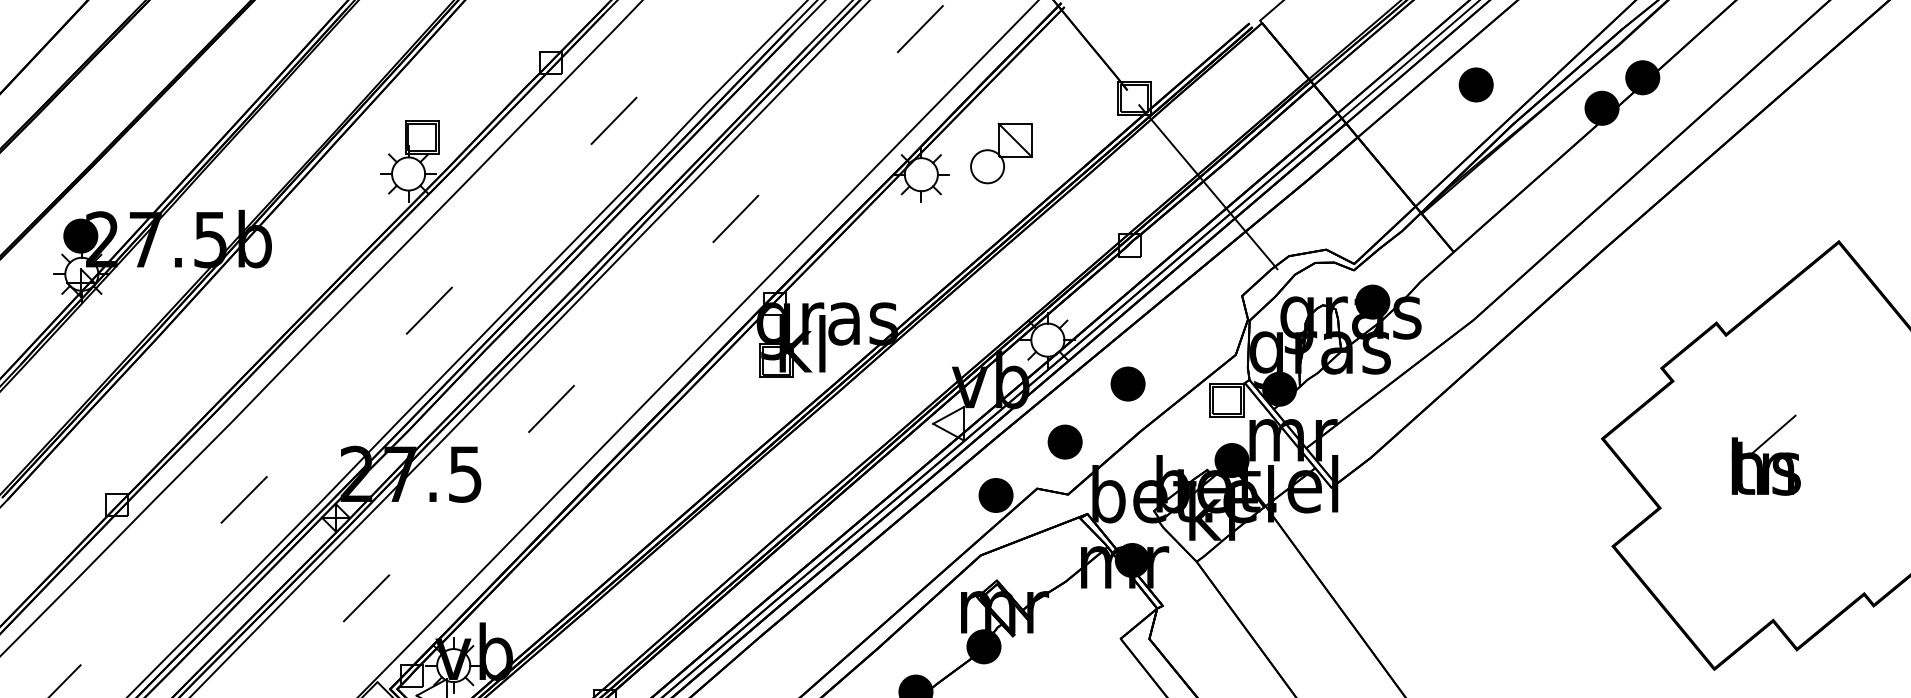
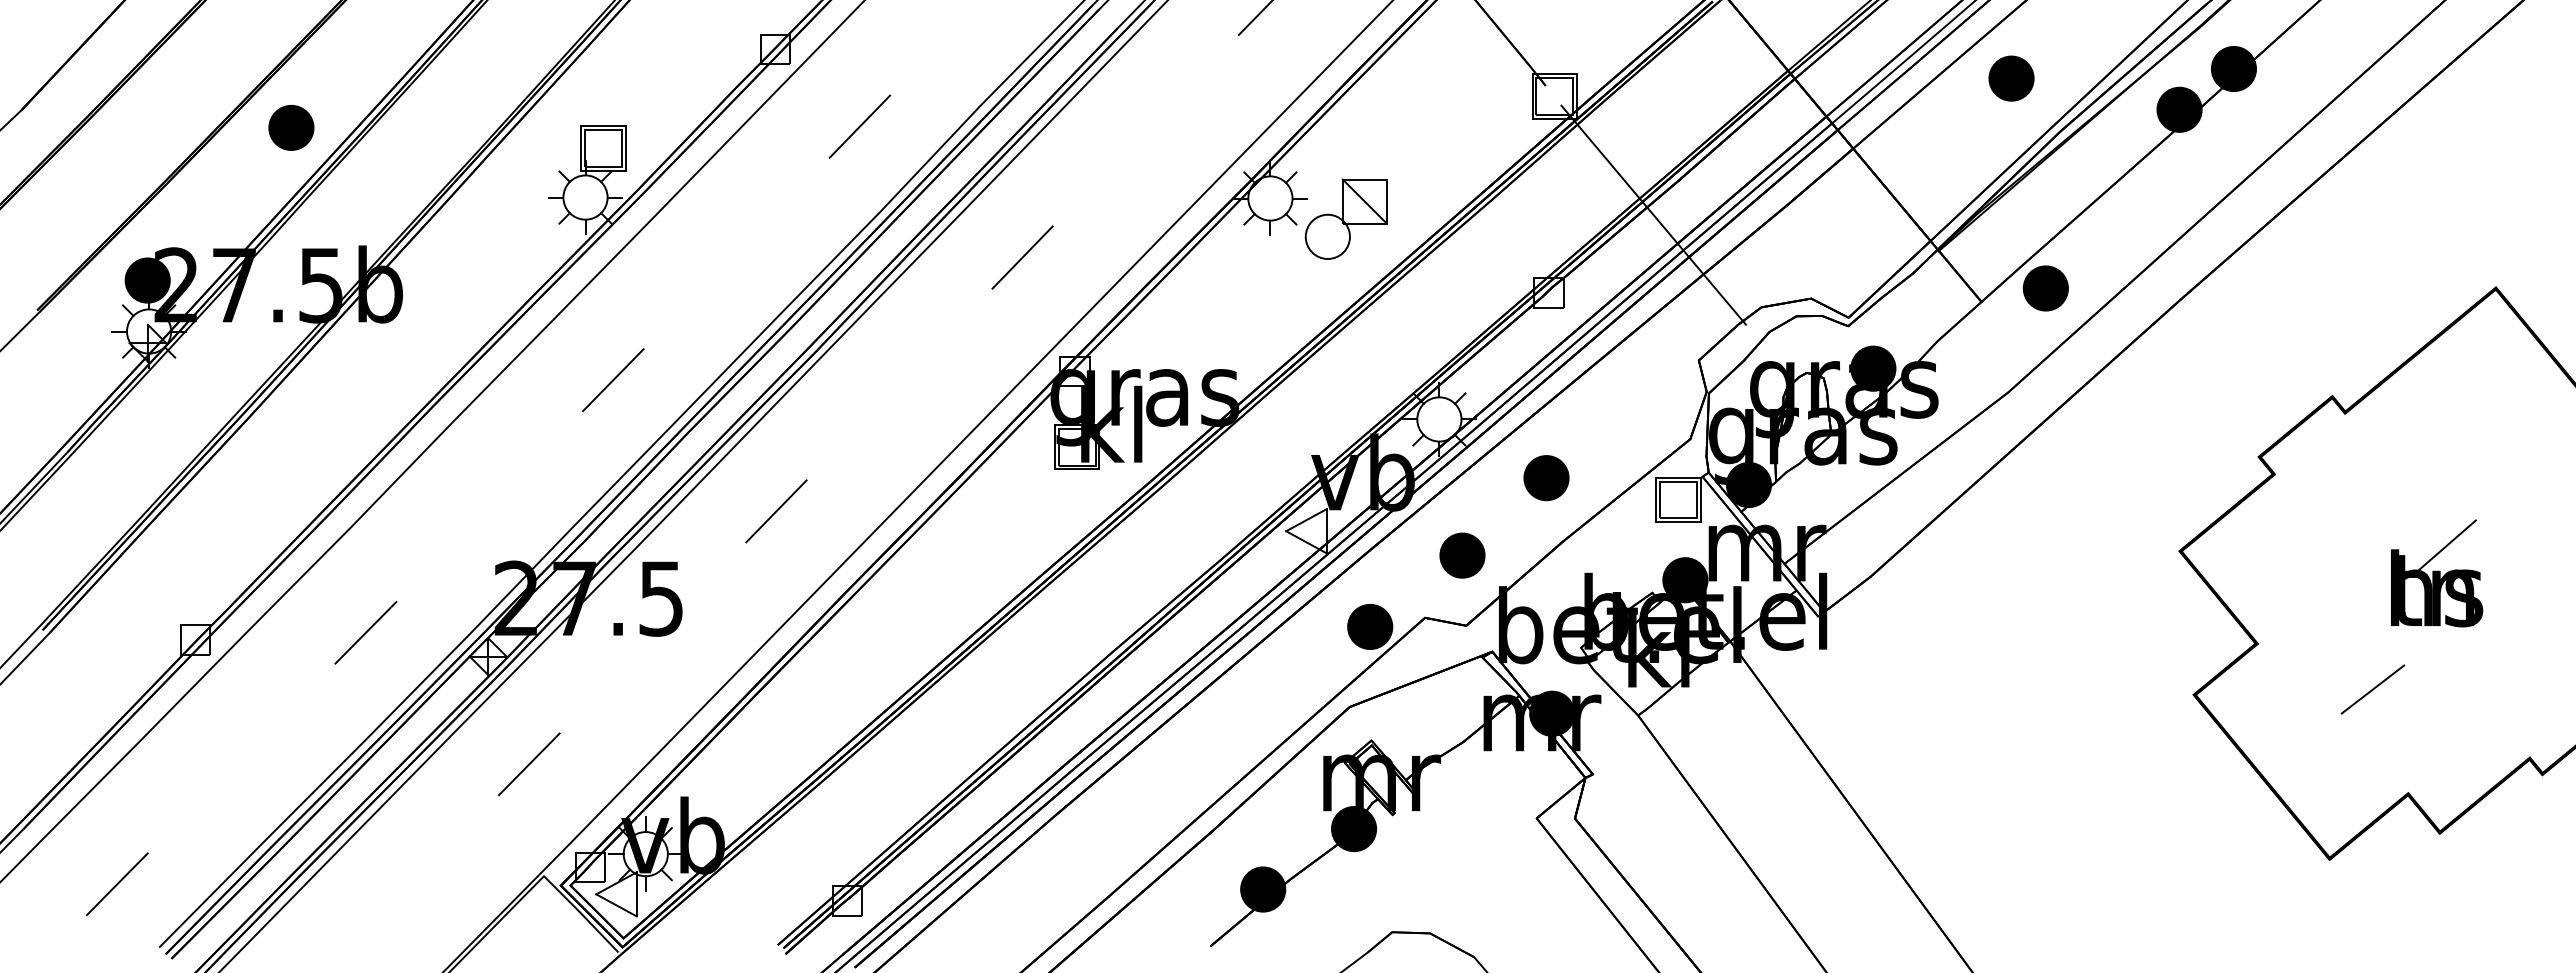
part: (188, 121) -> (291, 127), added
part: (1001, 152) -> (1346, 218), moved
part: (1501, 242) -> (2045, 288), added
part: (1766, 455) -> (2437, 573), moved
line: (1746, 542) -> (2372, 689), added

